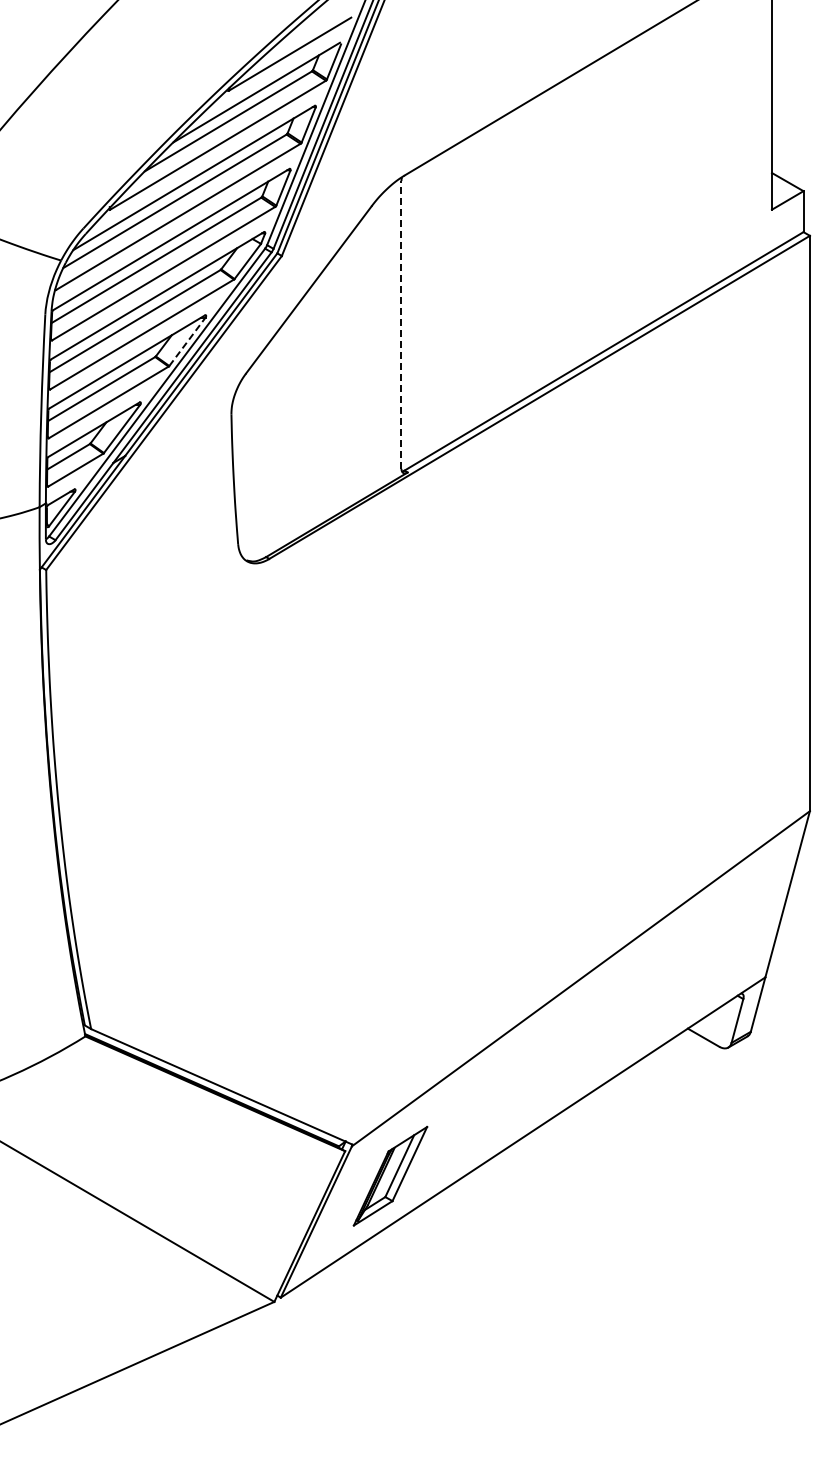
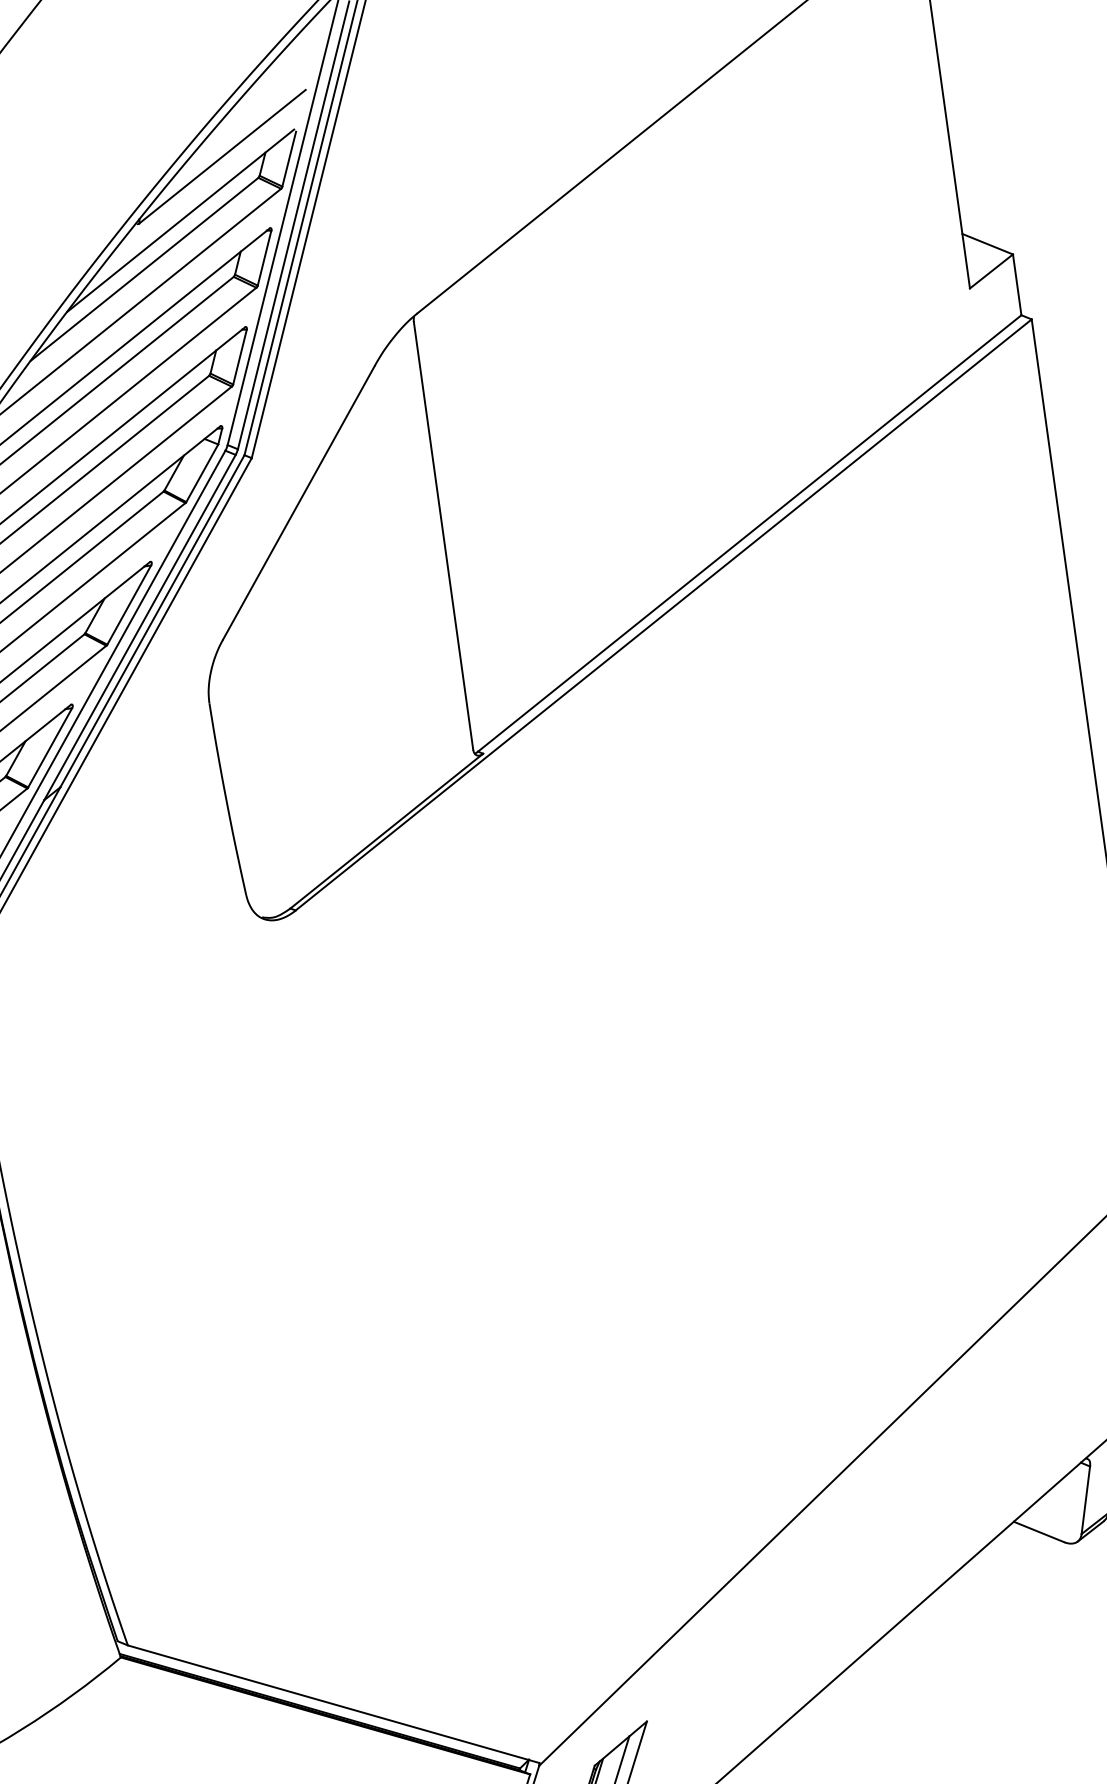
line: (401, 324) -> (443, 535), dashed -> solid
line: (187, 341) -> (129, 604), dashed -> solid

